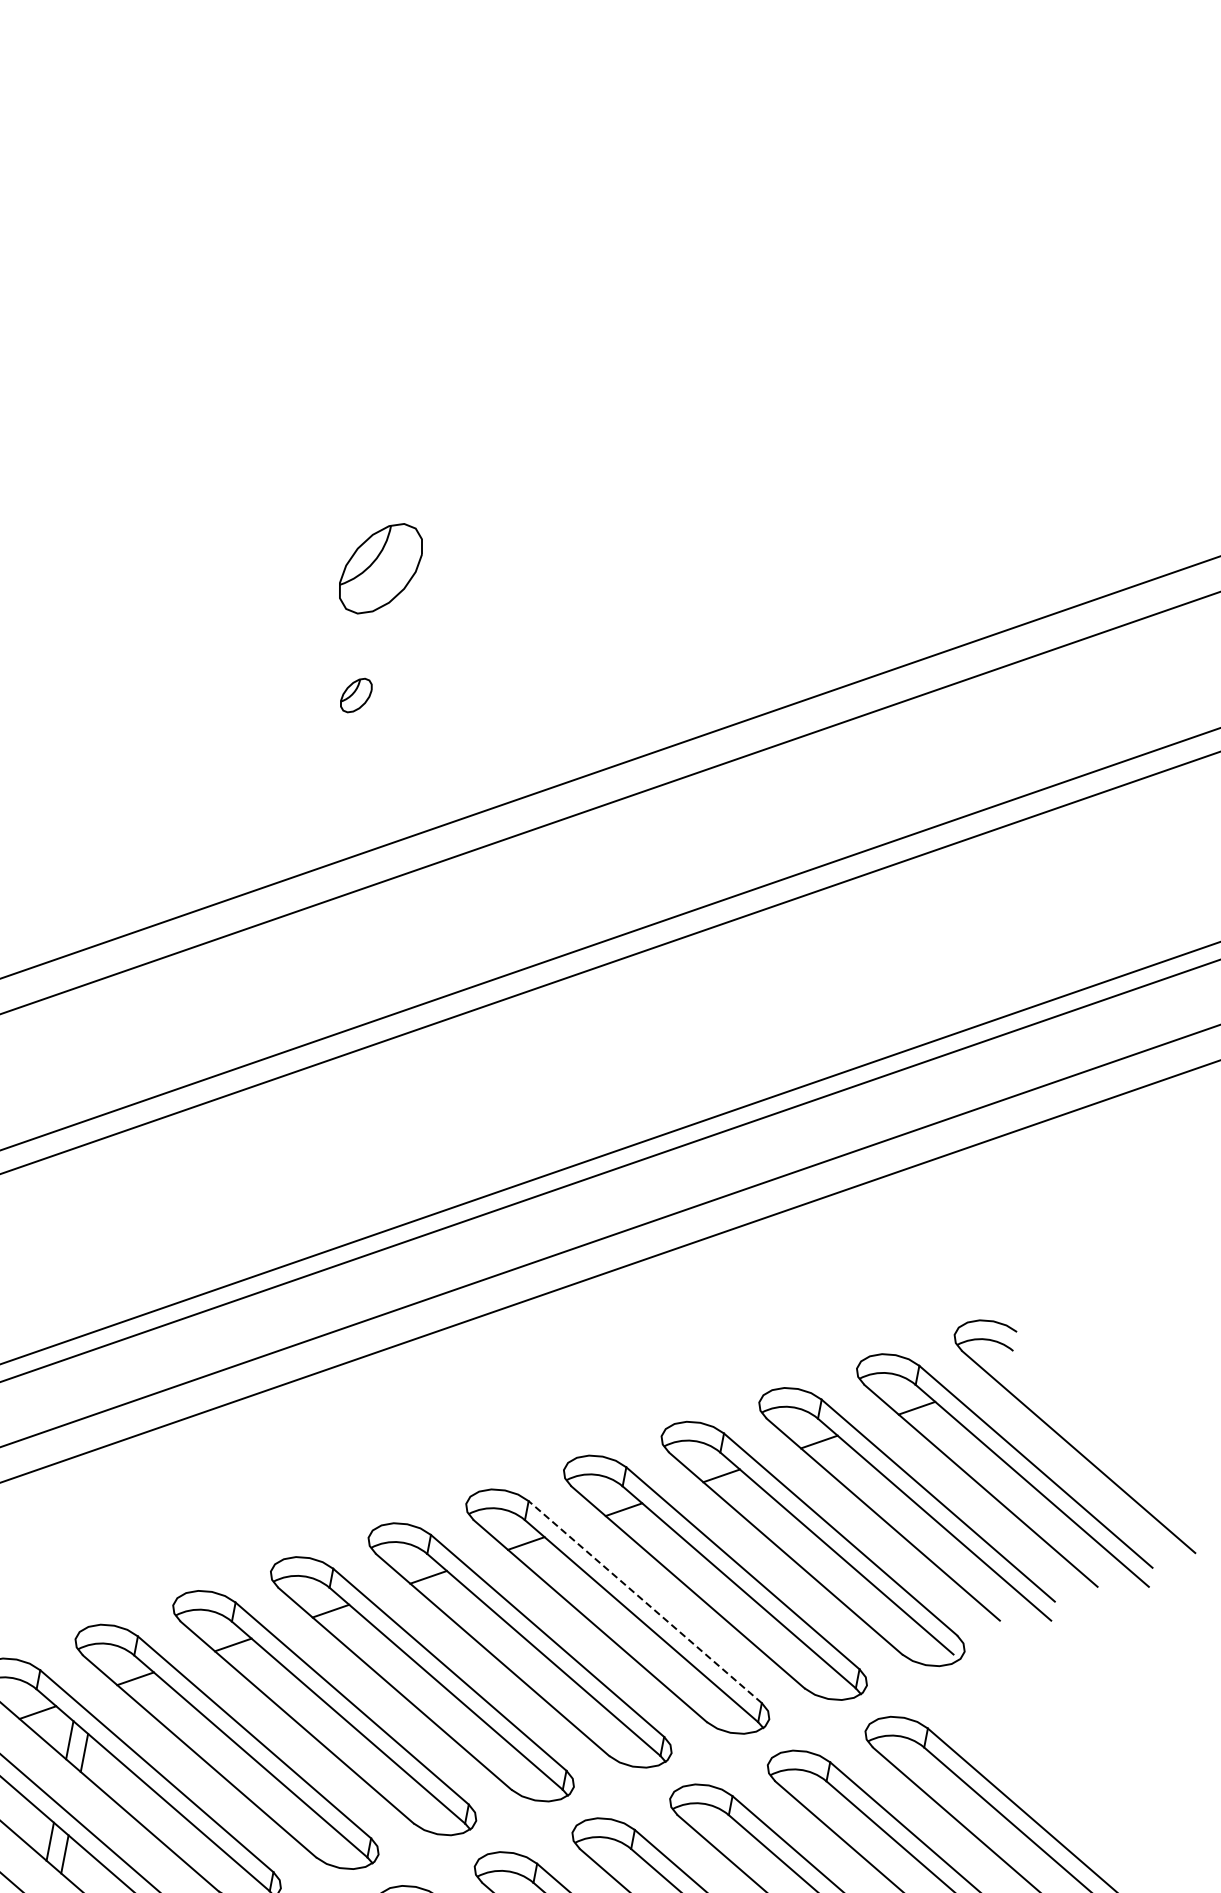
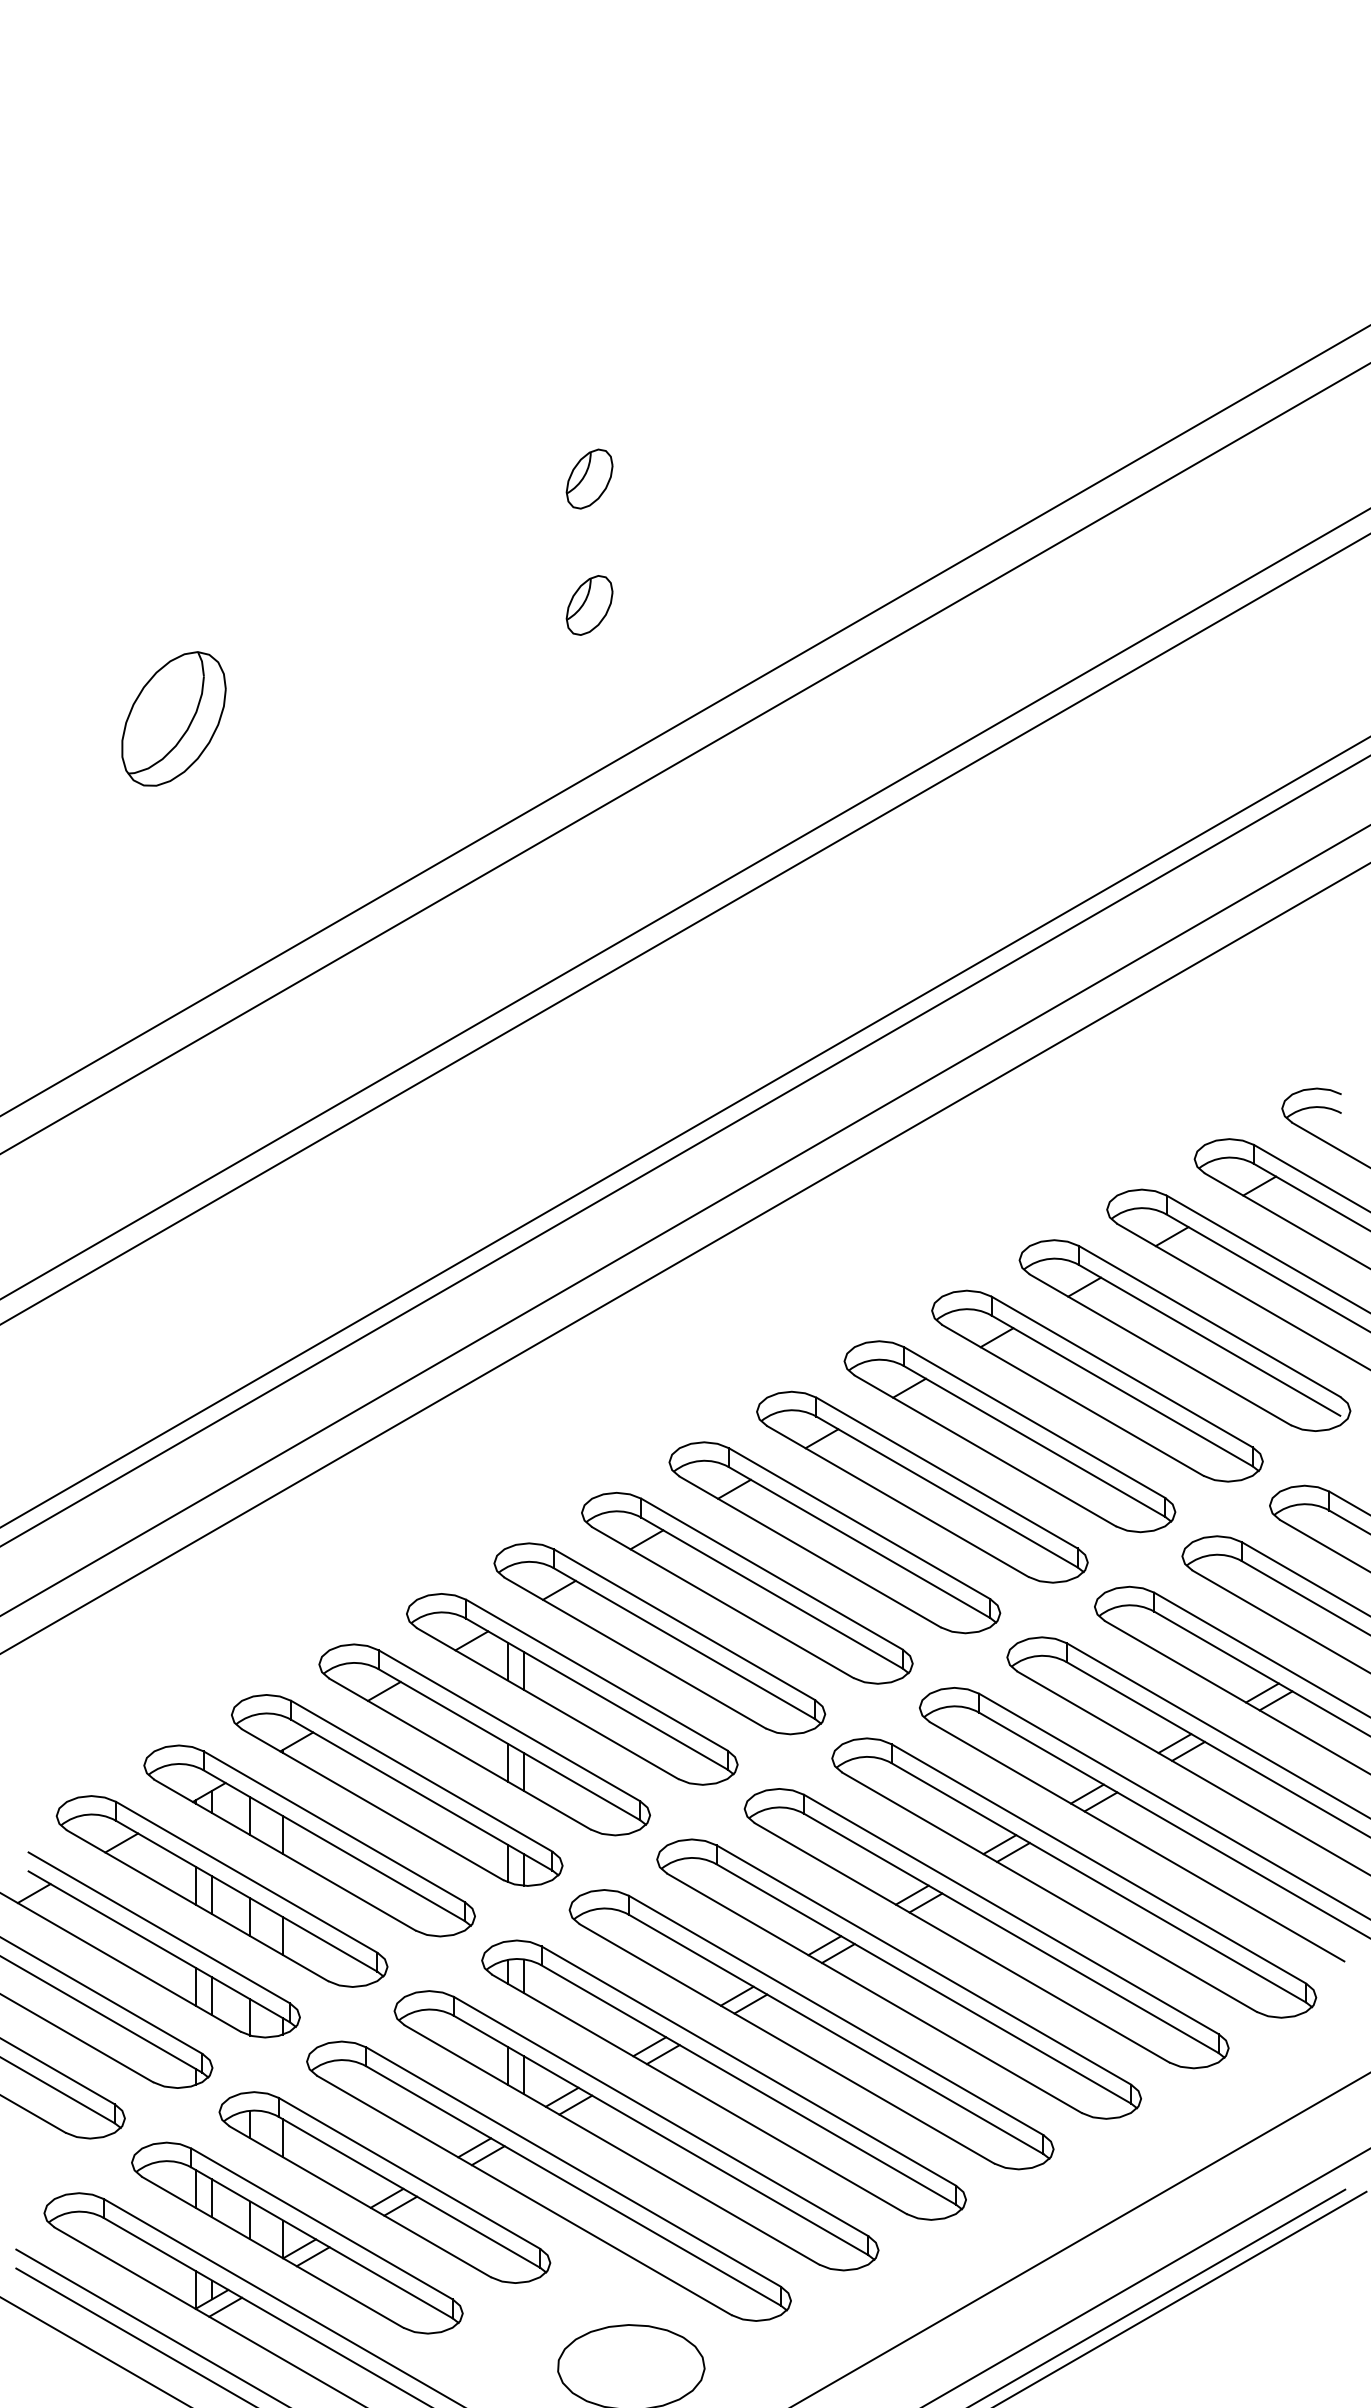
part: (380, 568) -> (589, 478), size x0.62
part: (356, 695) -> (589, 605), size x1.67
line: (645, 1602) -> (1034, 1422), dashed -> solid

